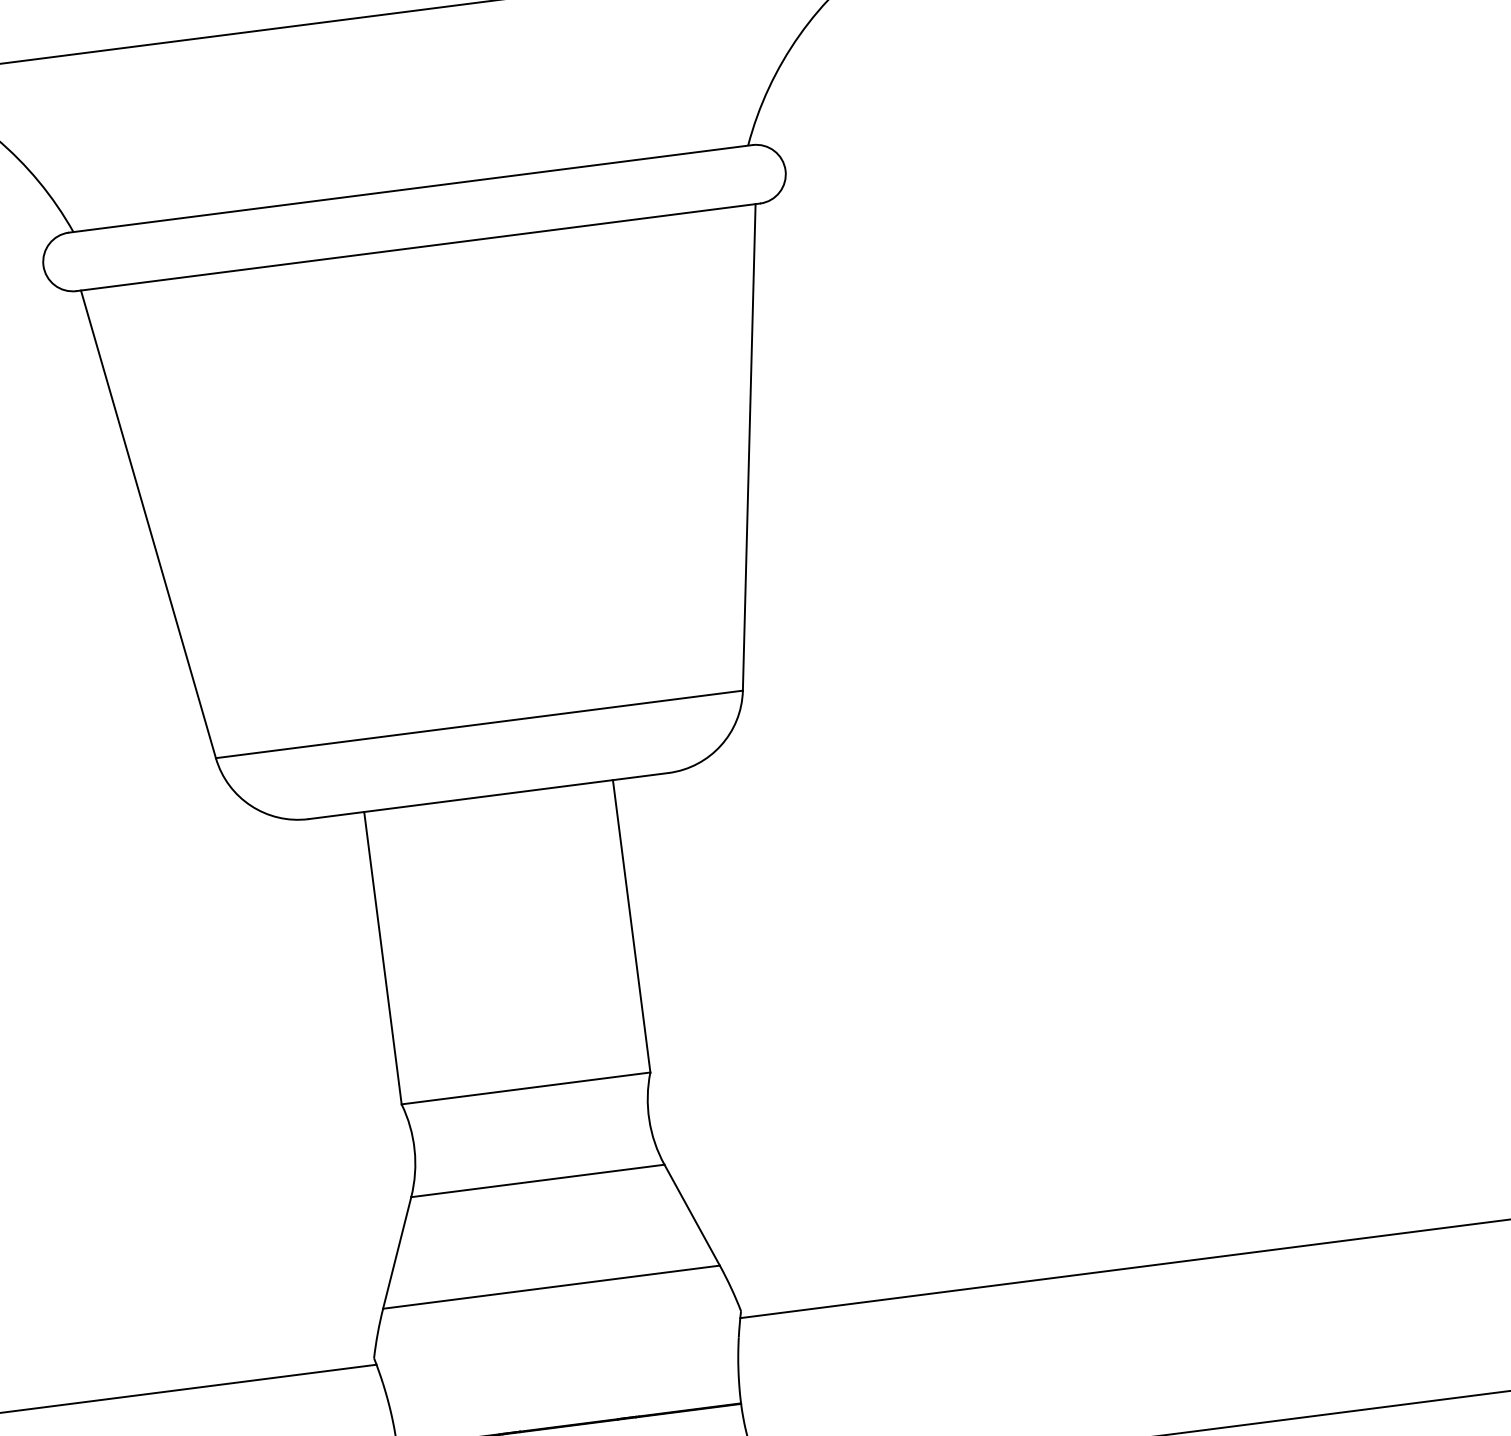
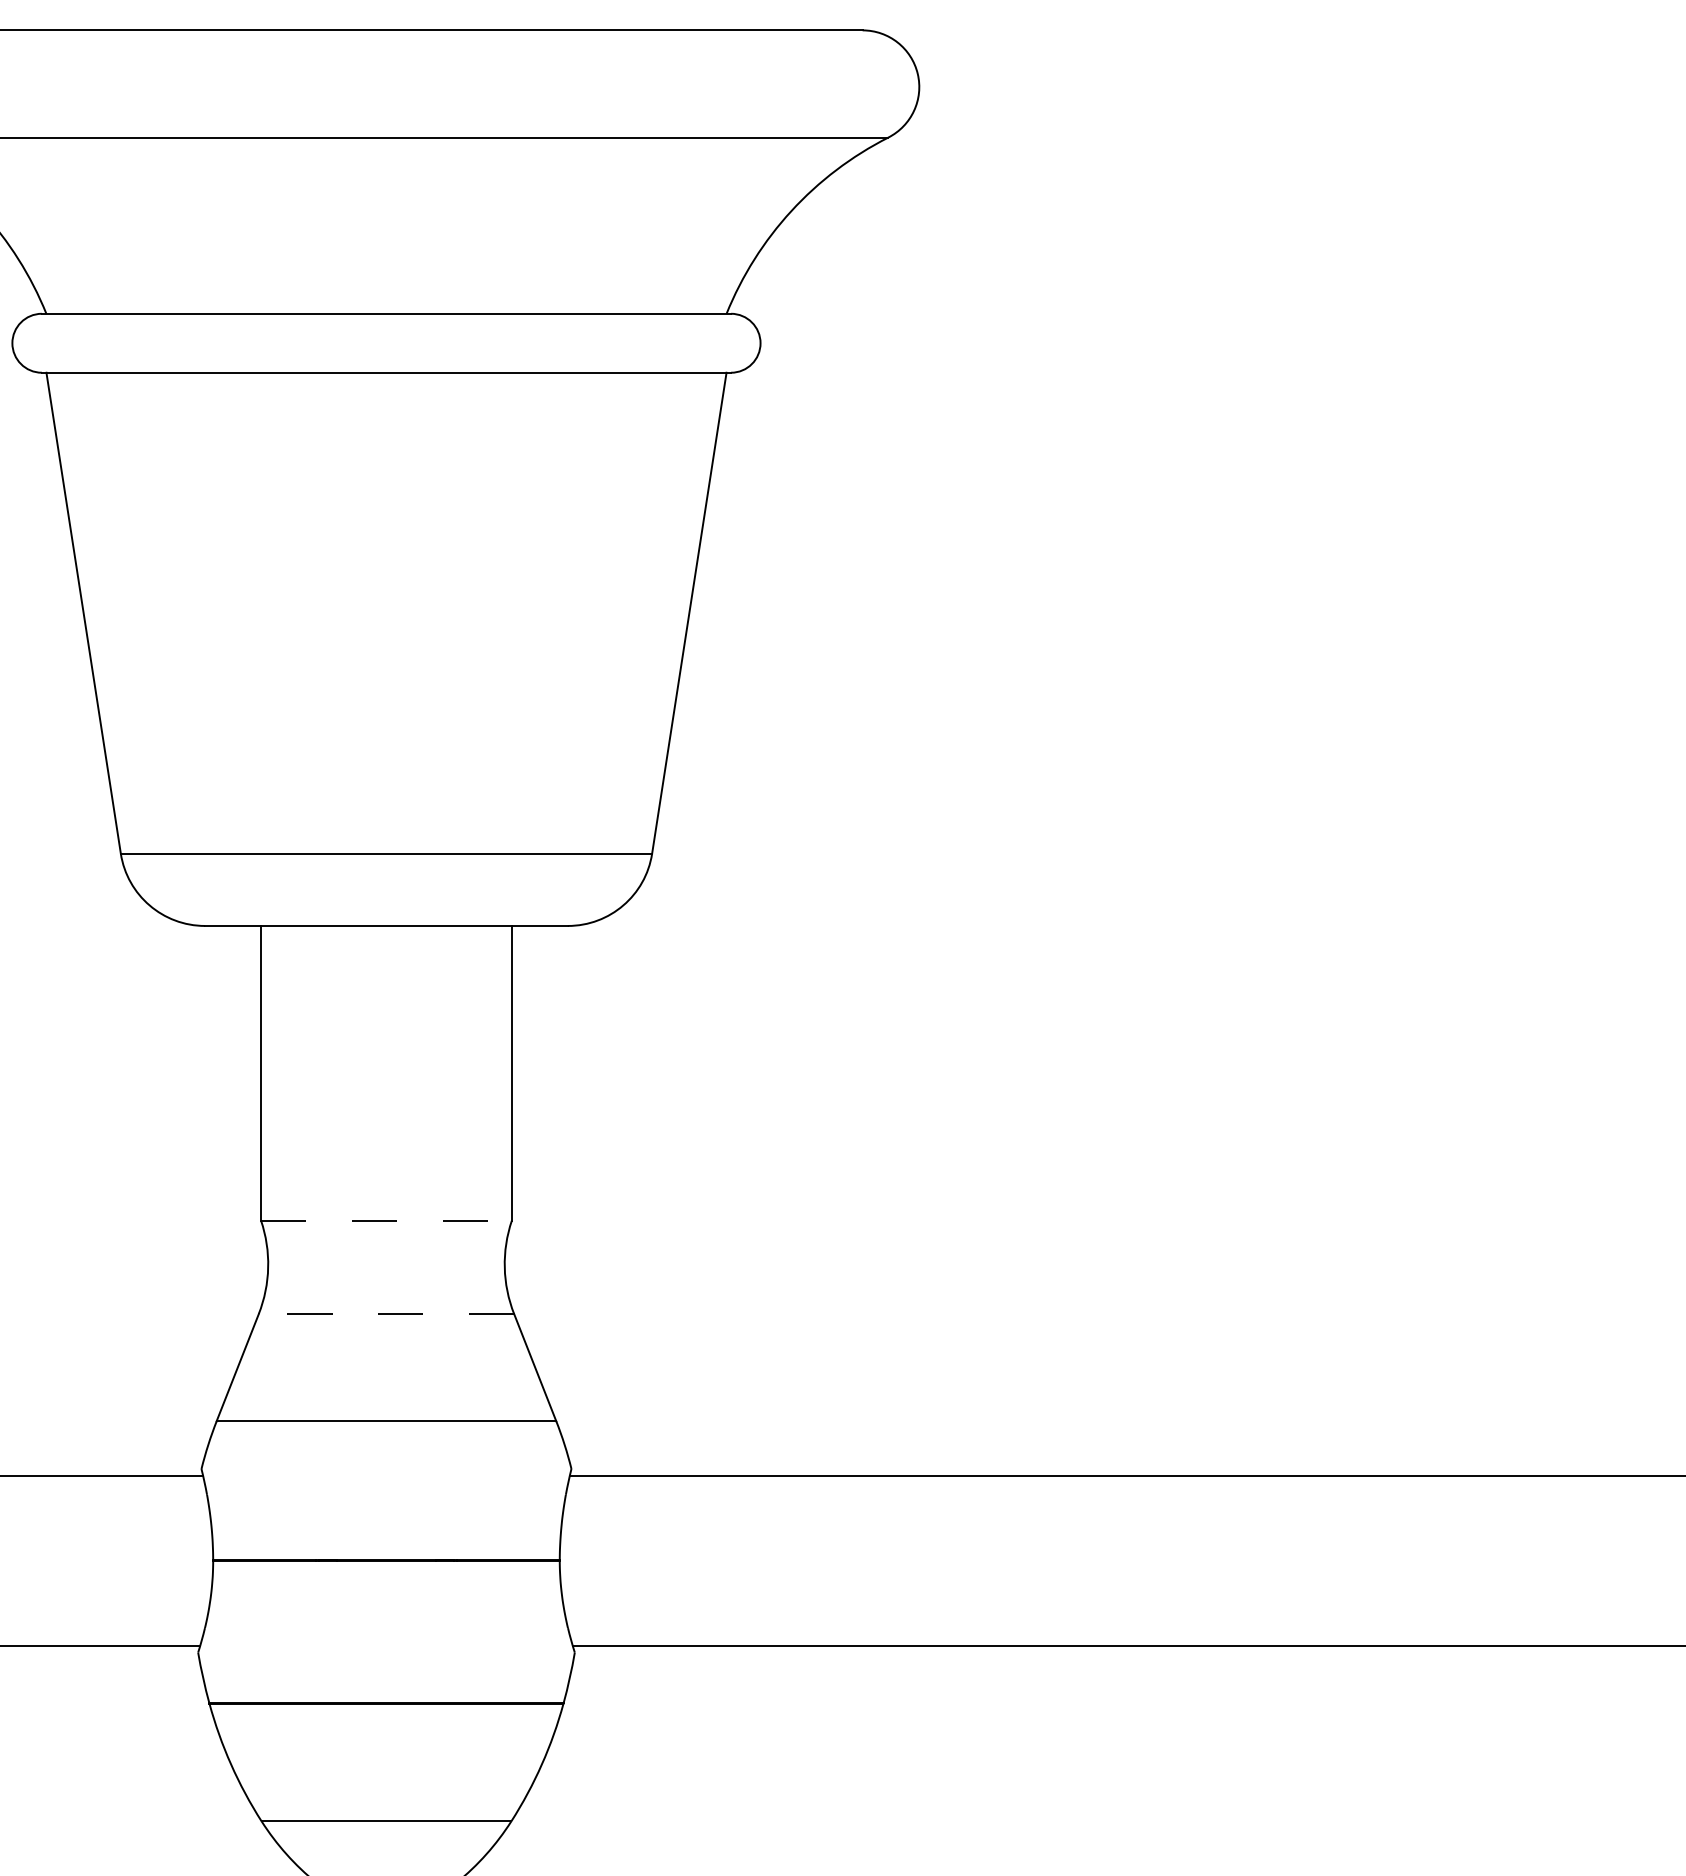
line: (527, 1088) -> (387, 1220), solid -> dashed
line: (537, 1180) -> (386, 1313), solid -> dashed

